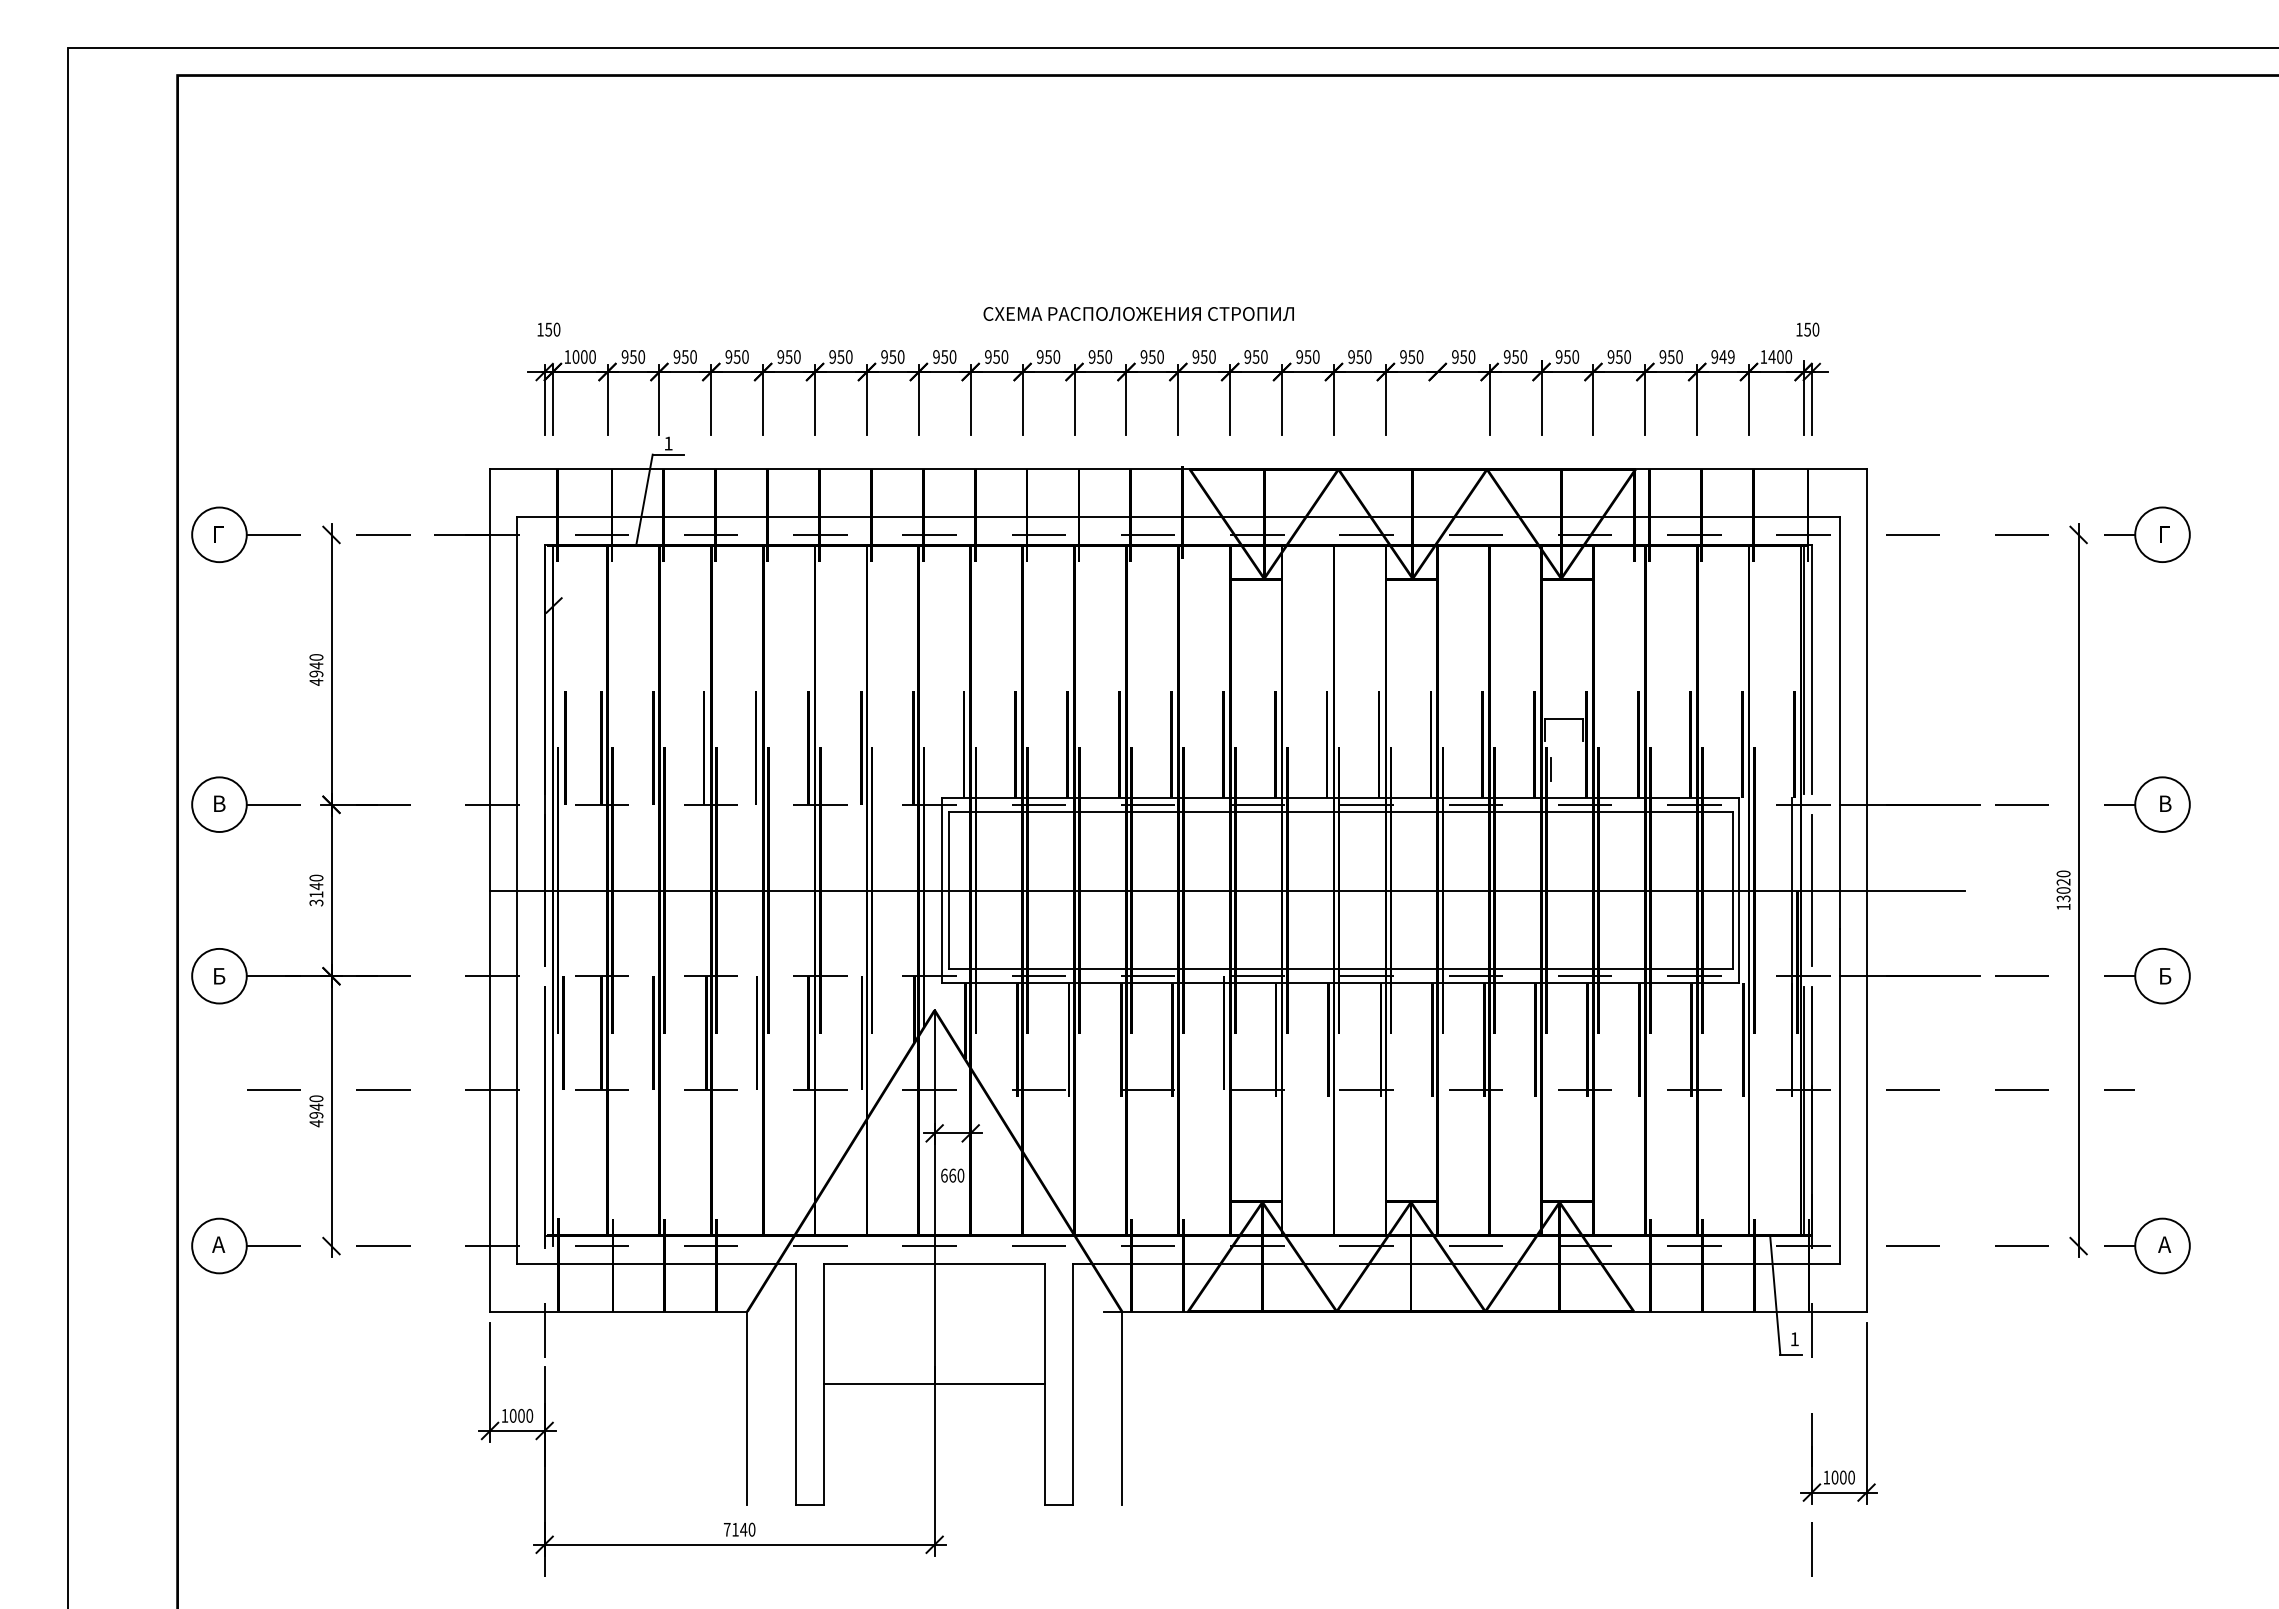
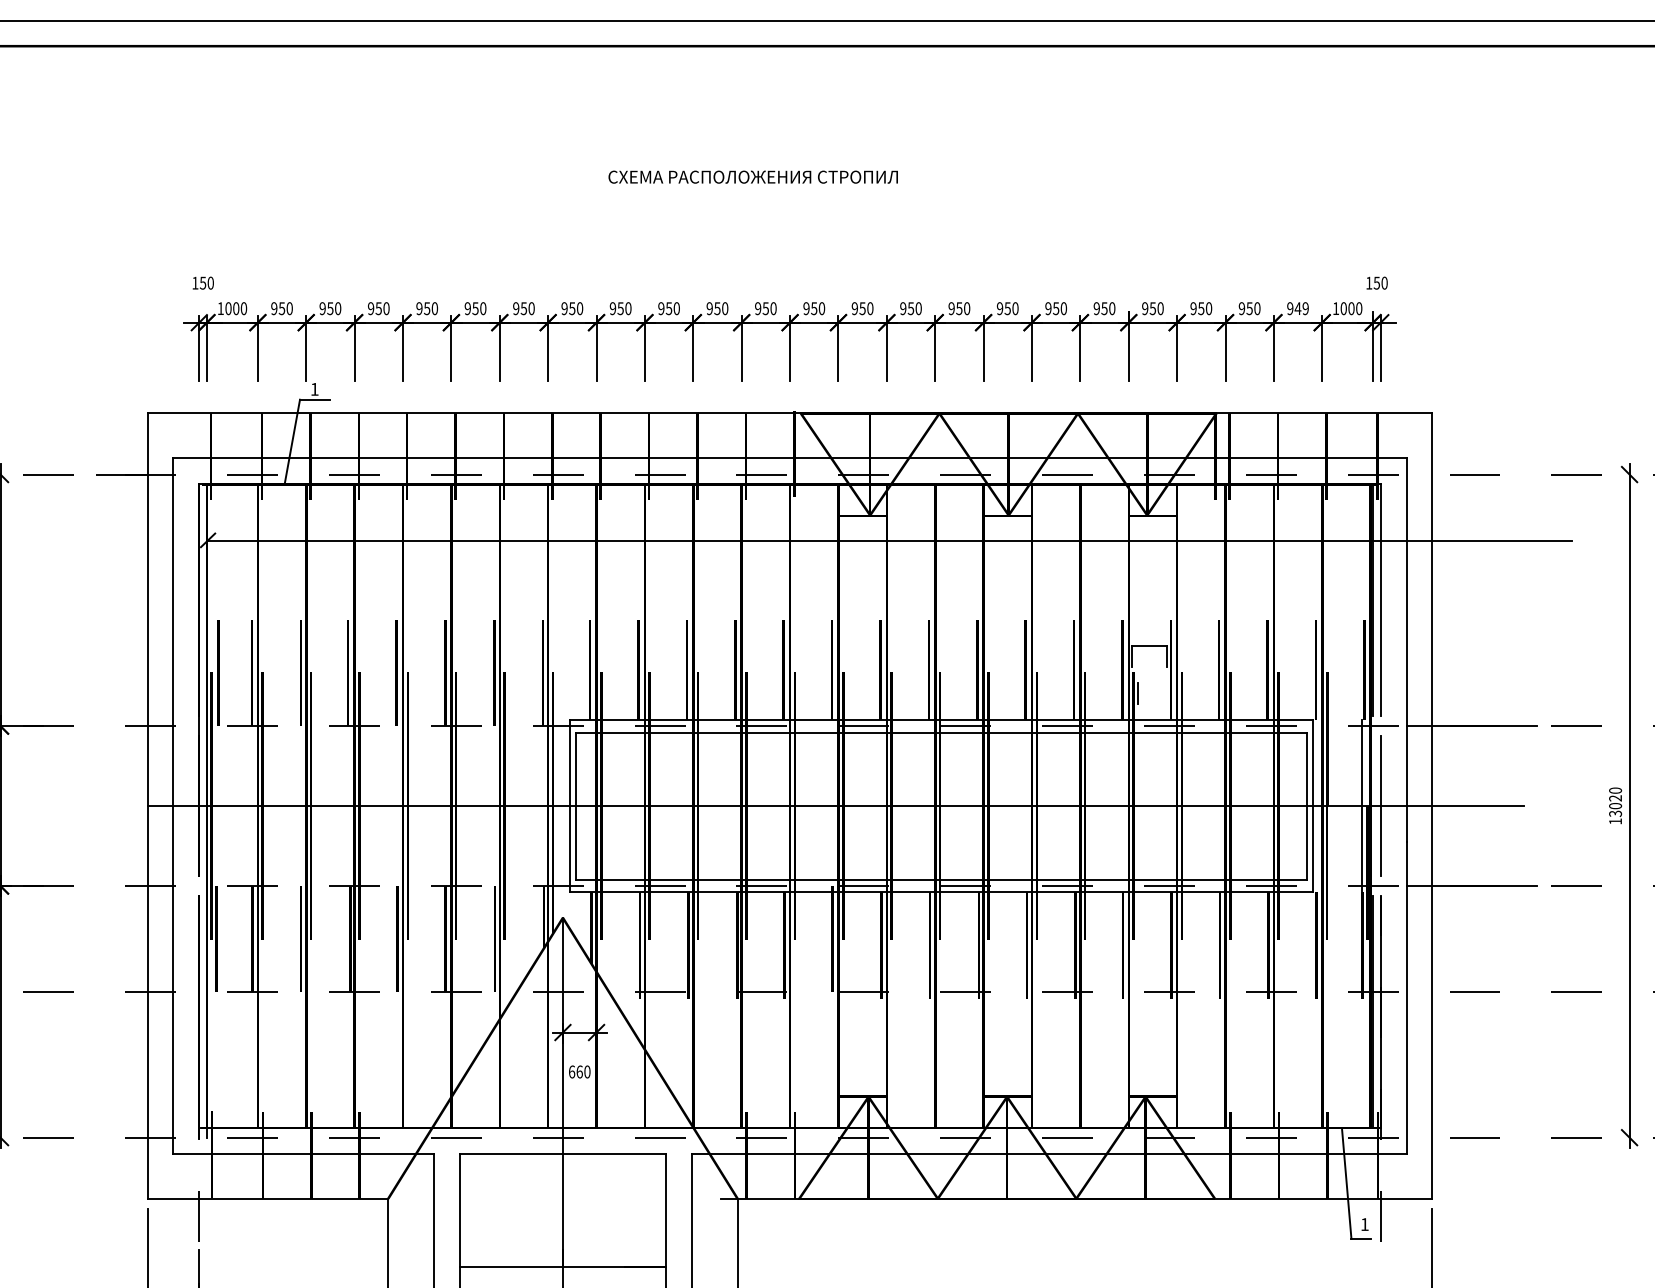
text: (1138, 313) -> (752, 176), moved
text: (1771, 356) -> (1343, 308), 1400 -> 1000
line: (1437, 399) -> (1031, 348), added
line: (1284, 605) -> (889, 540), added

